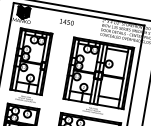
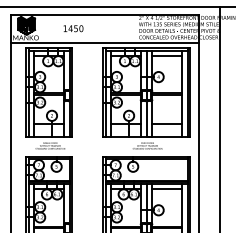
text: (66, 22) -> (73, 28), moved
line: (75, 34) -> (104, 43), added

